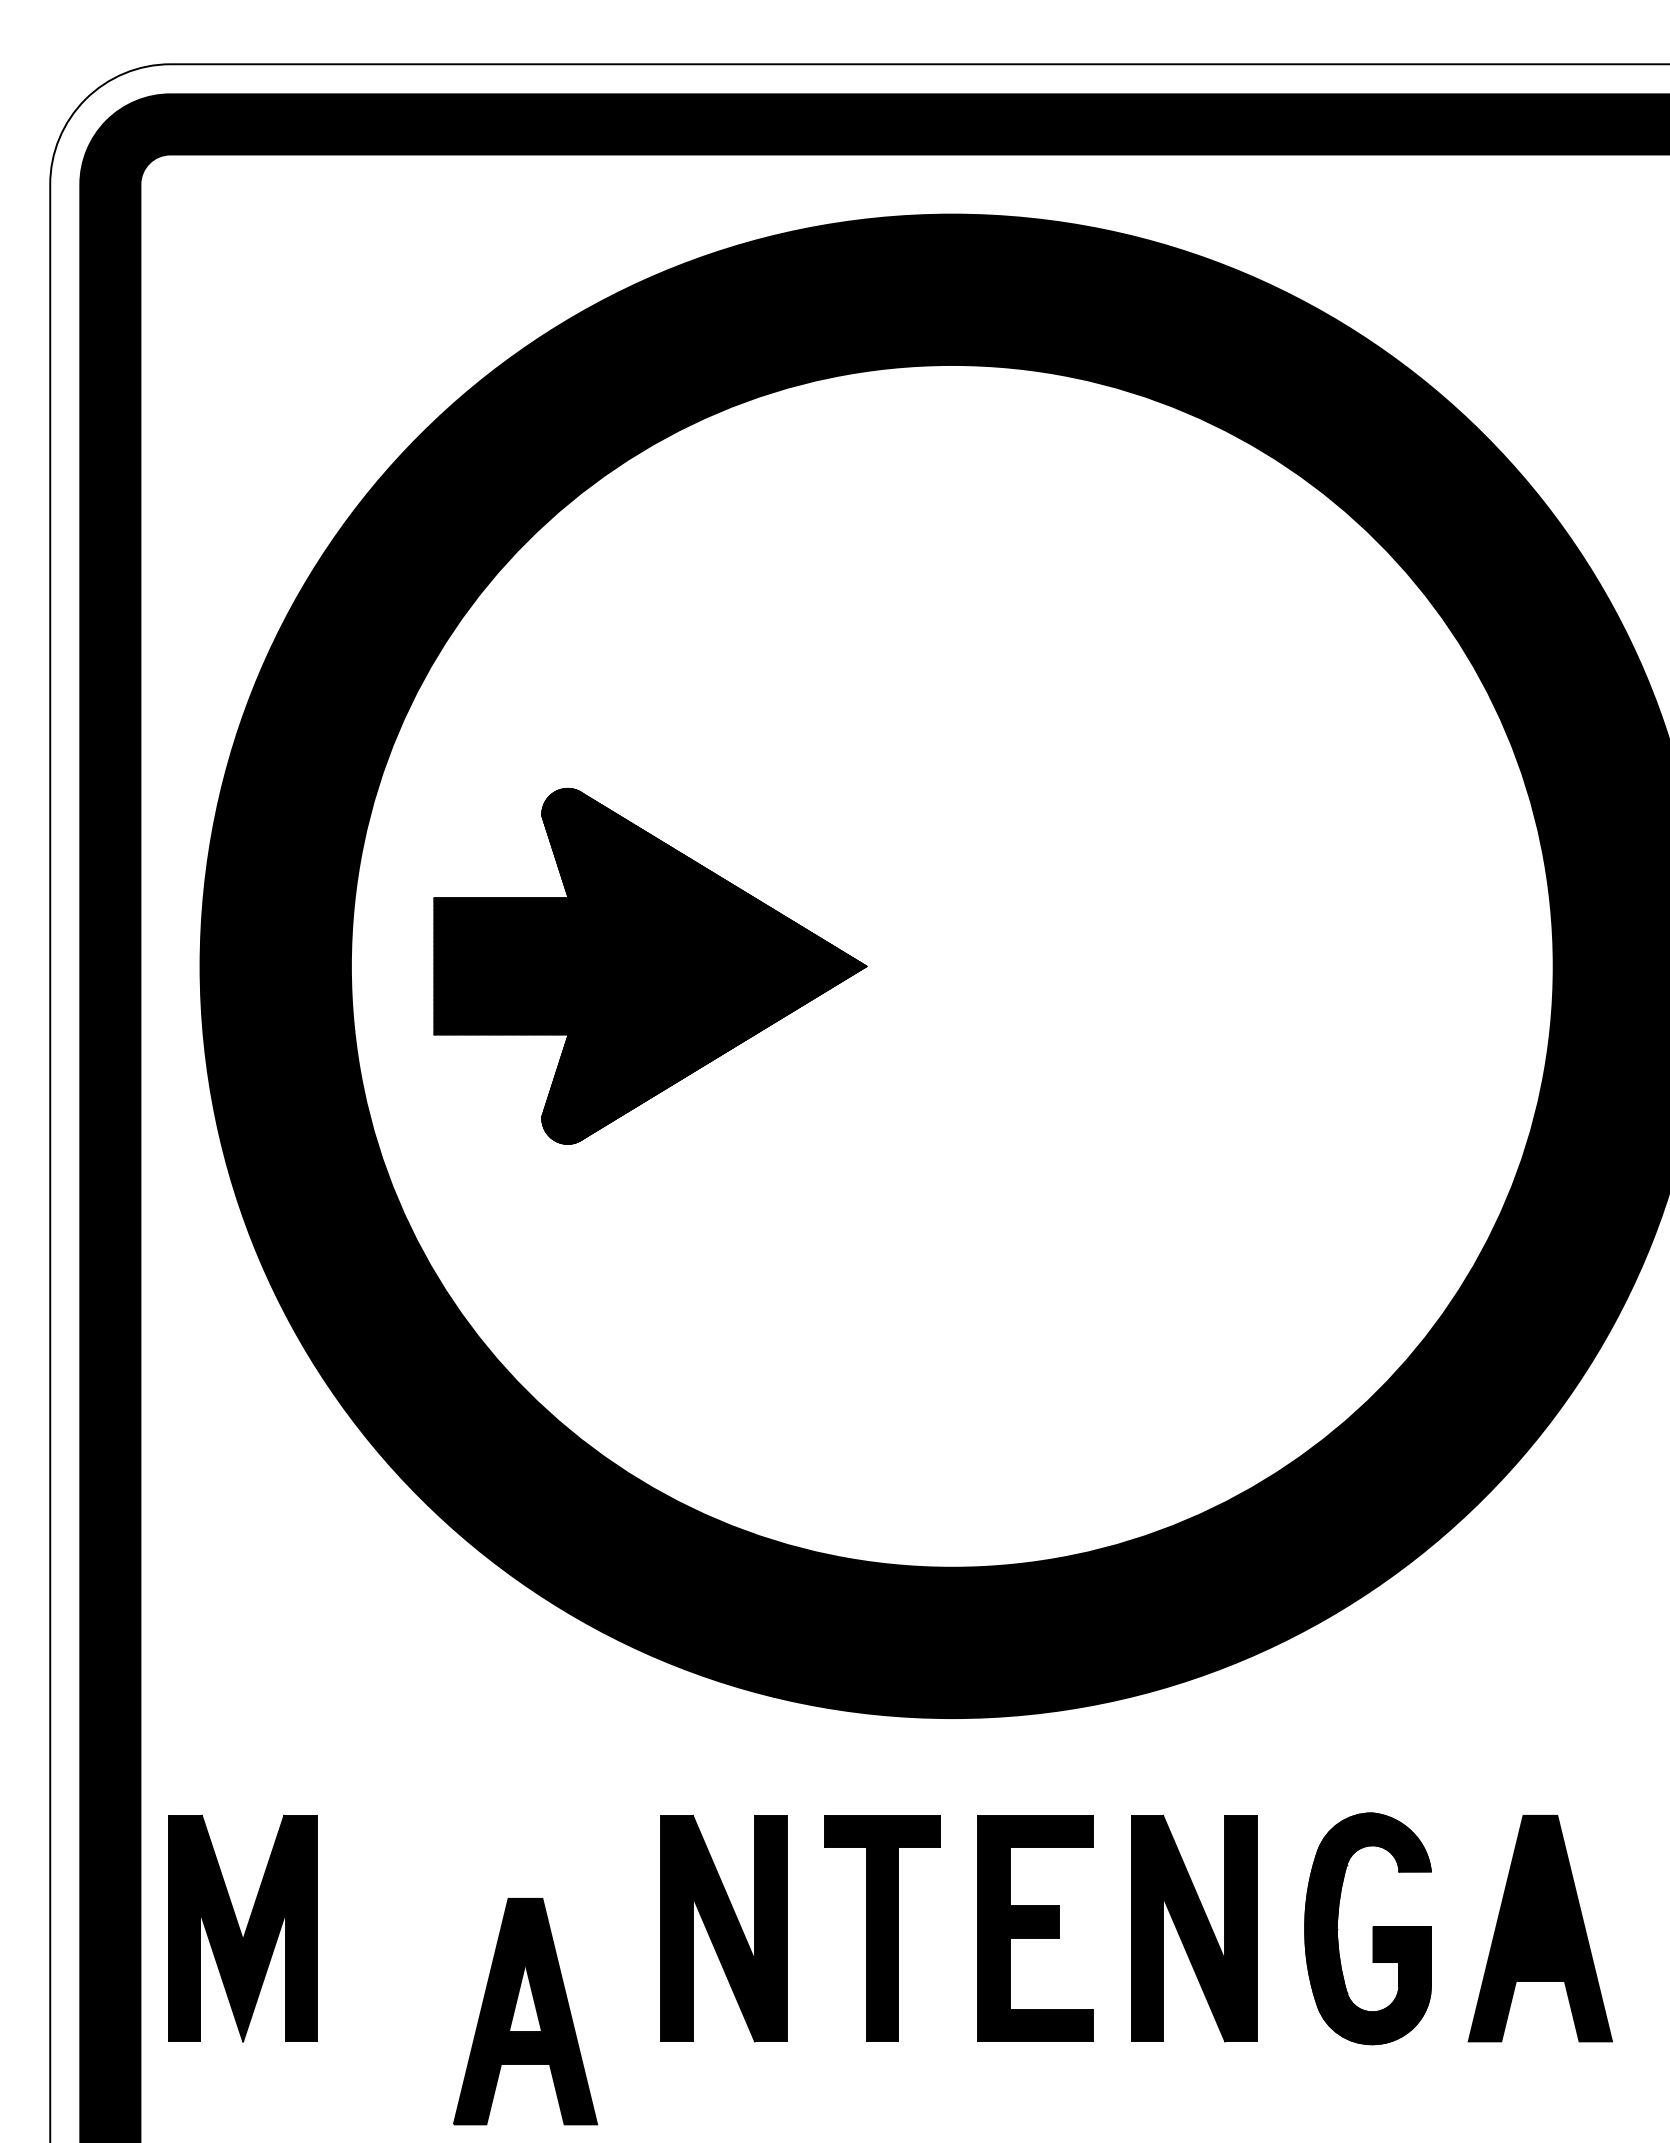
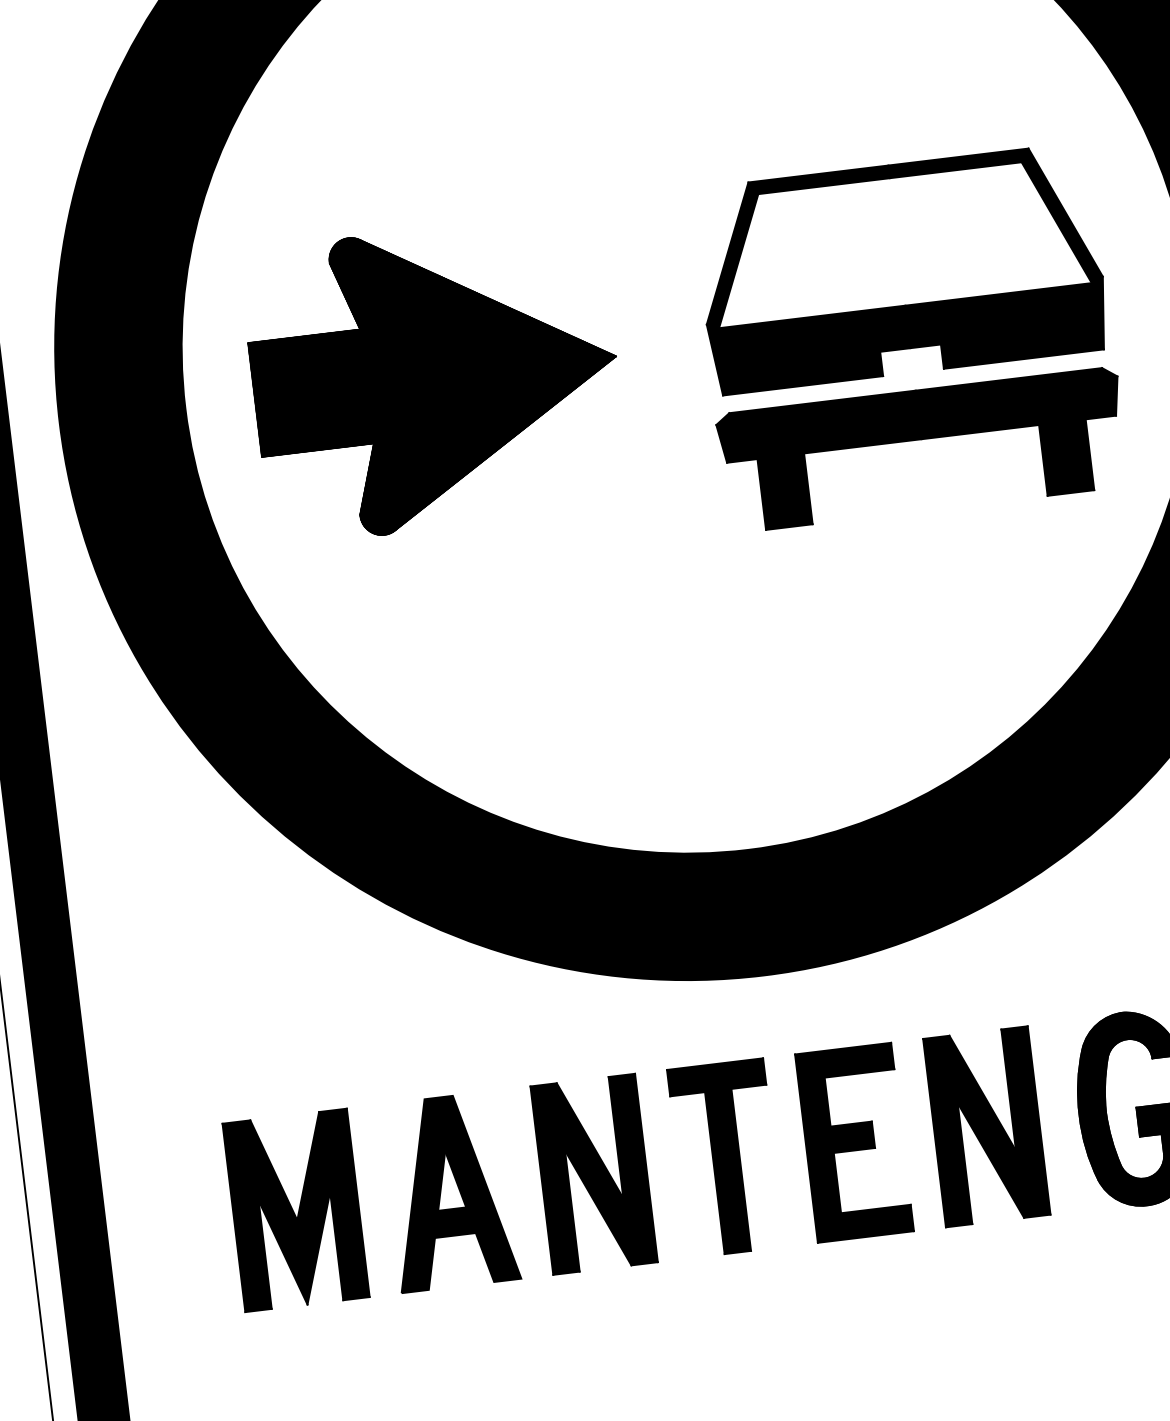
part: (1215, 986) -> (909, 337), added
part: (242, 1928) -> (295, 1210), moved
part: (525, 2011) -> (450, 1191), moved

